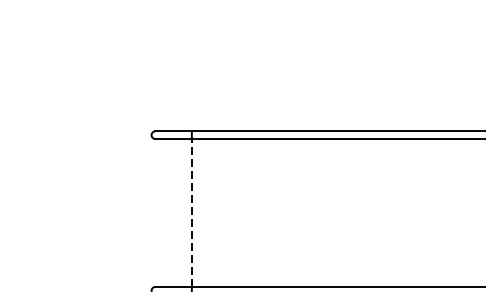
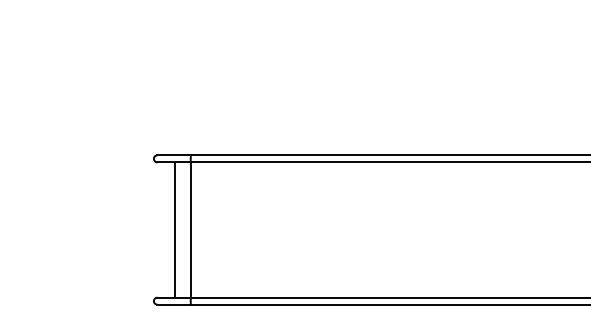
line: (175, 212) -> (175, 229), added
line: (192, 212) -> (191, 229), dashed -> solid

